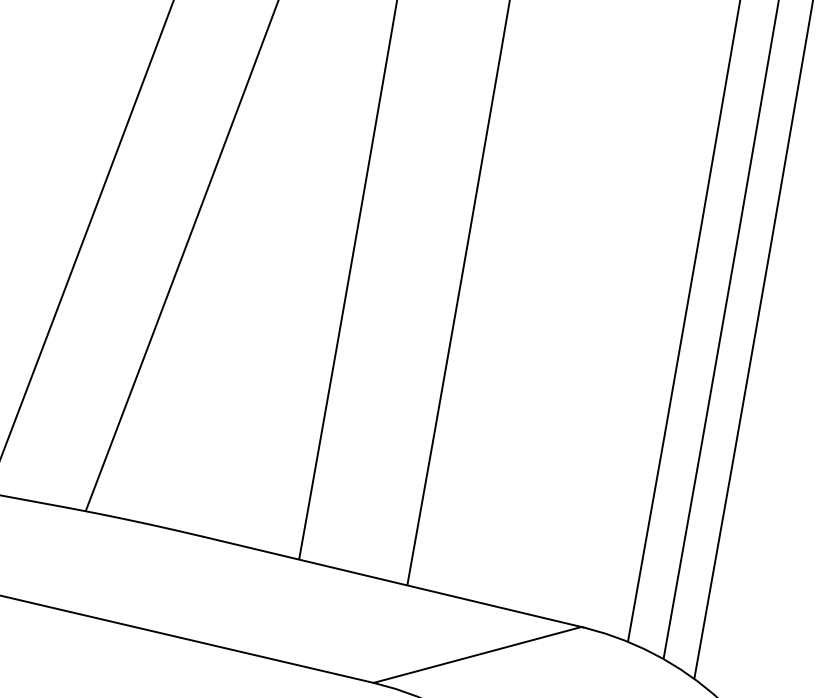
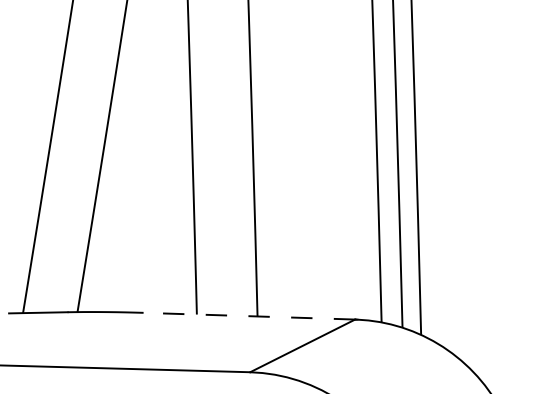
line: (392, 582) -> (249, 316), solid -> dashed

